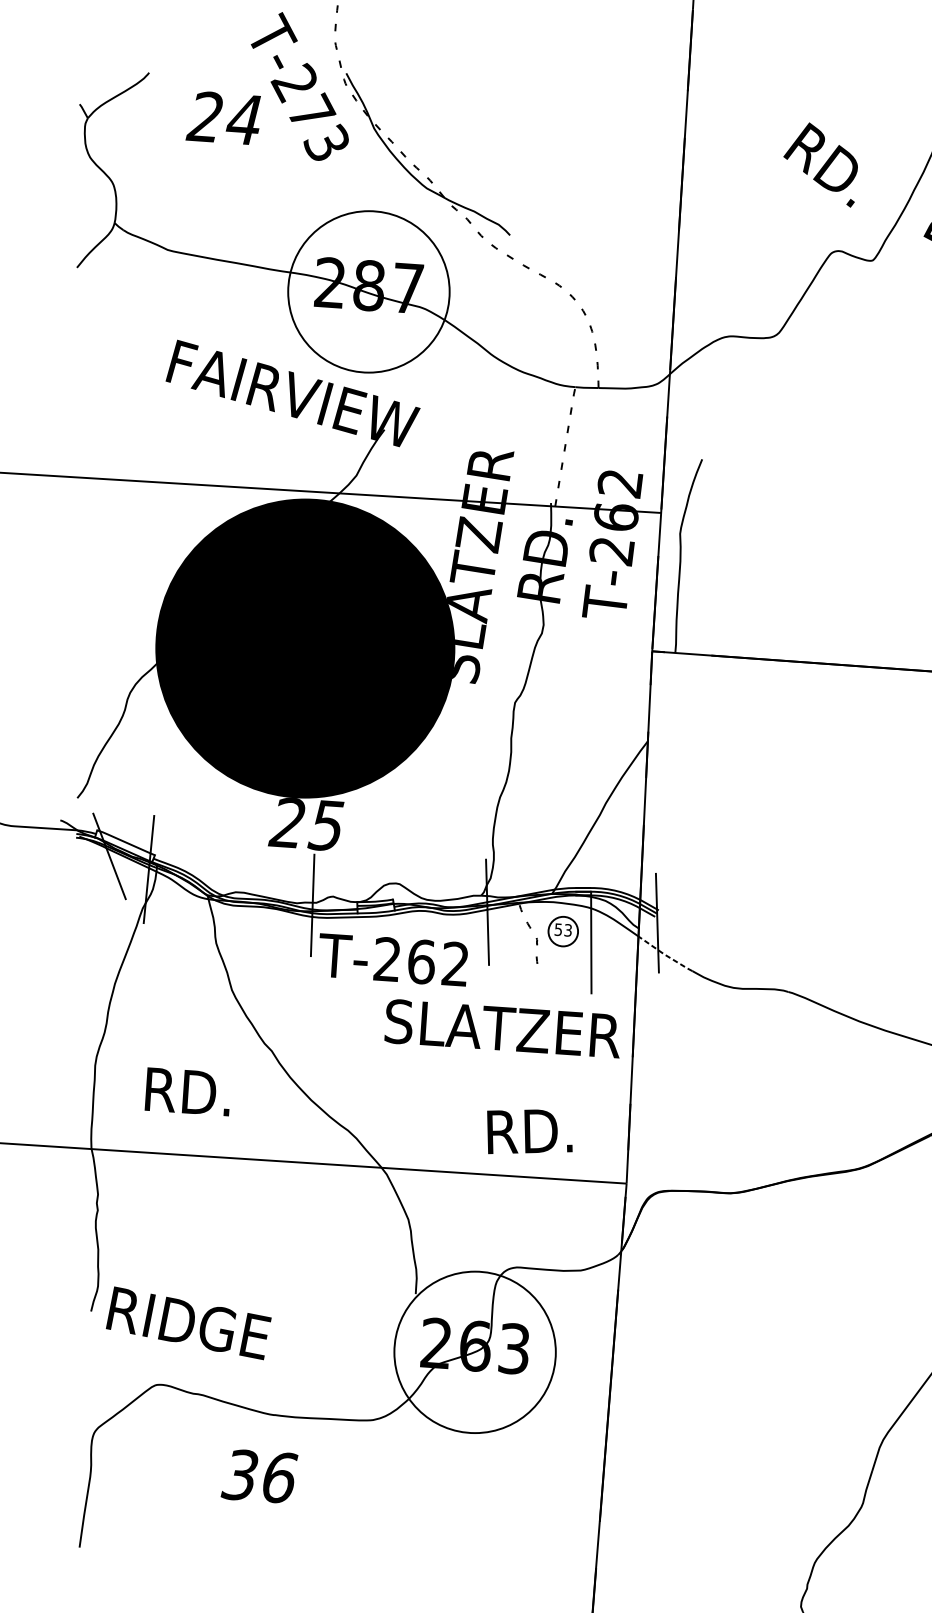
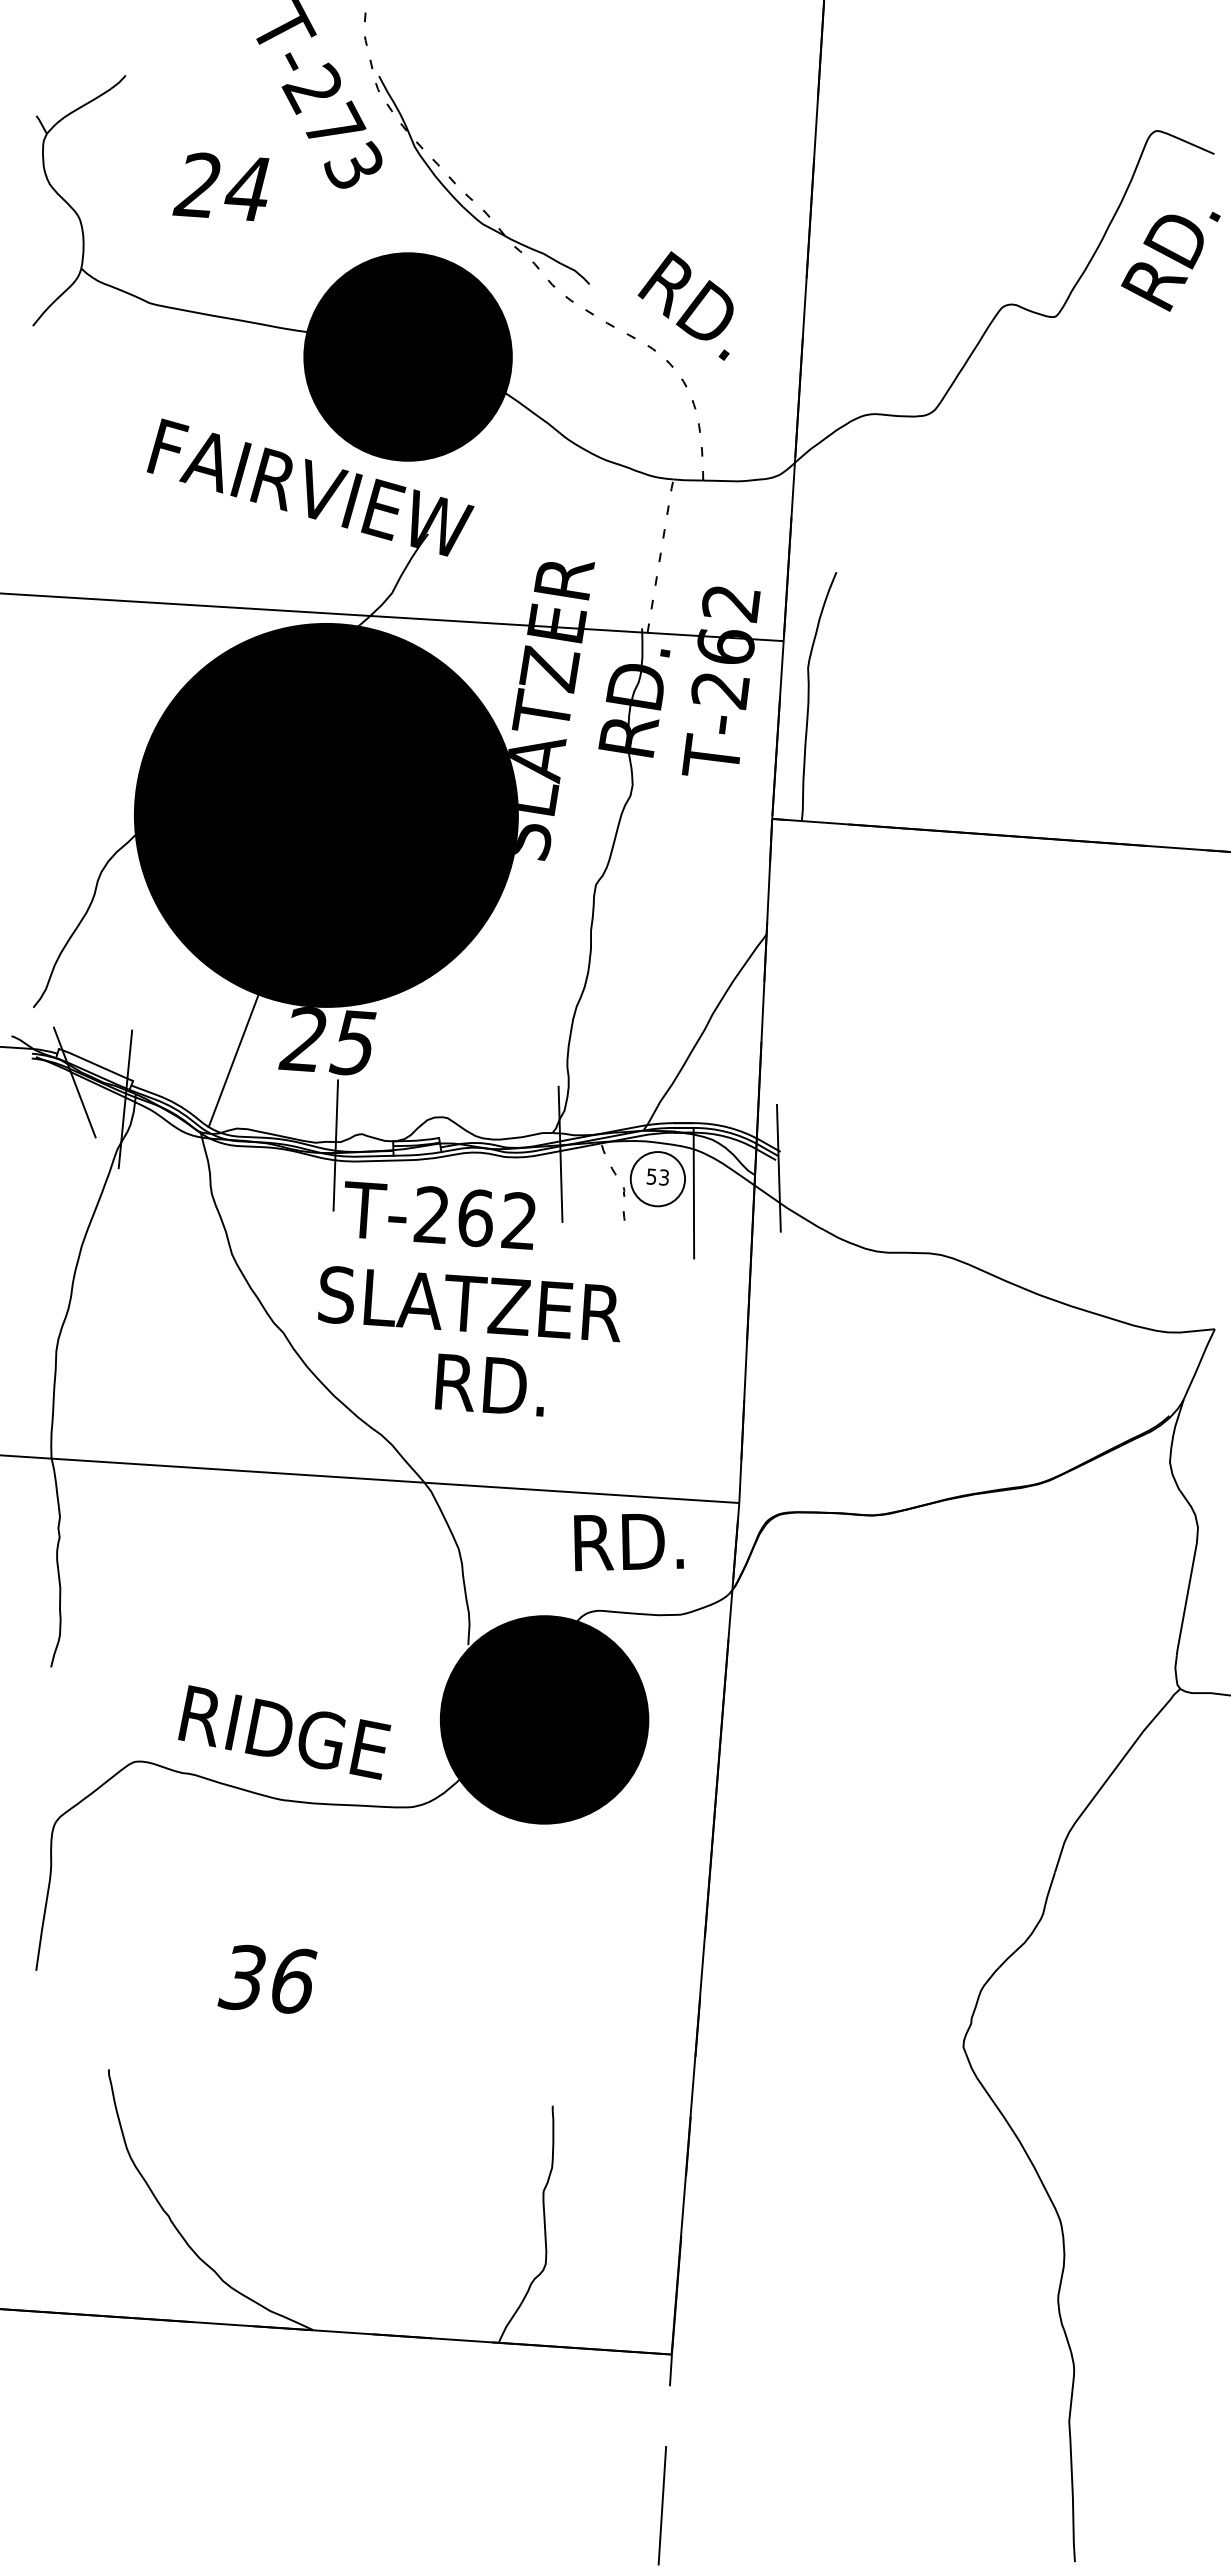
text: (222, 117) -> (220, 186), moved
text: (820, 164) -> (685, 305), moved
fill: (368, 291) -> (407, 356), added
line: (233, 839) -> (233, 1060), added
circle: (562, 931) -> (657, 1179), size x1.43
line: (664, 954) -> (788, 1208), dashed -> solid
text: (501, 1029) -> (468, 1304), moved
text: (187, 1091) -> (489, 1384), moved
text: (529, 1131) -> (628, 1542), moved
text: (188, 1323) -> (284, 1732), moved
fill: (475, 1352) -> (544, 1719), added
text: (259, 1475) -> (267, 1978), moved

